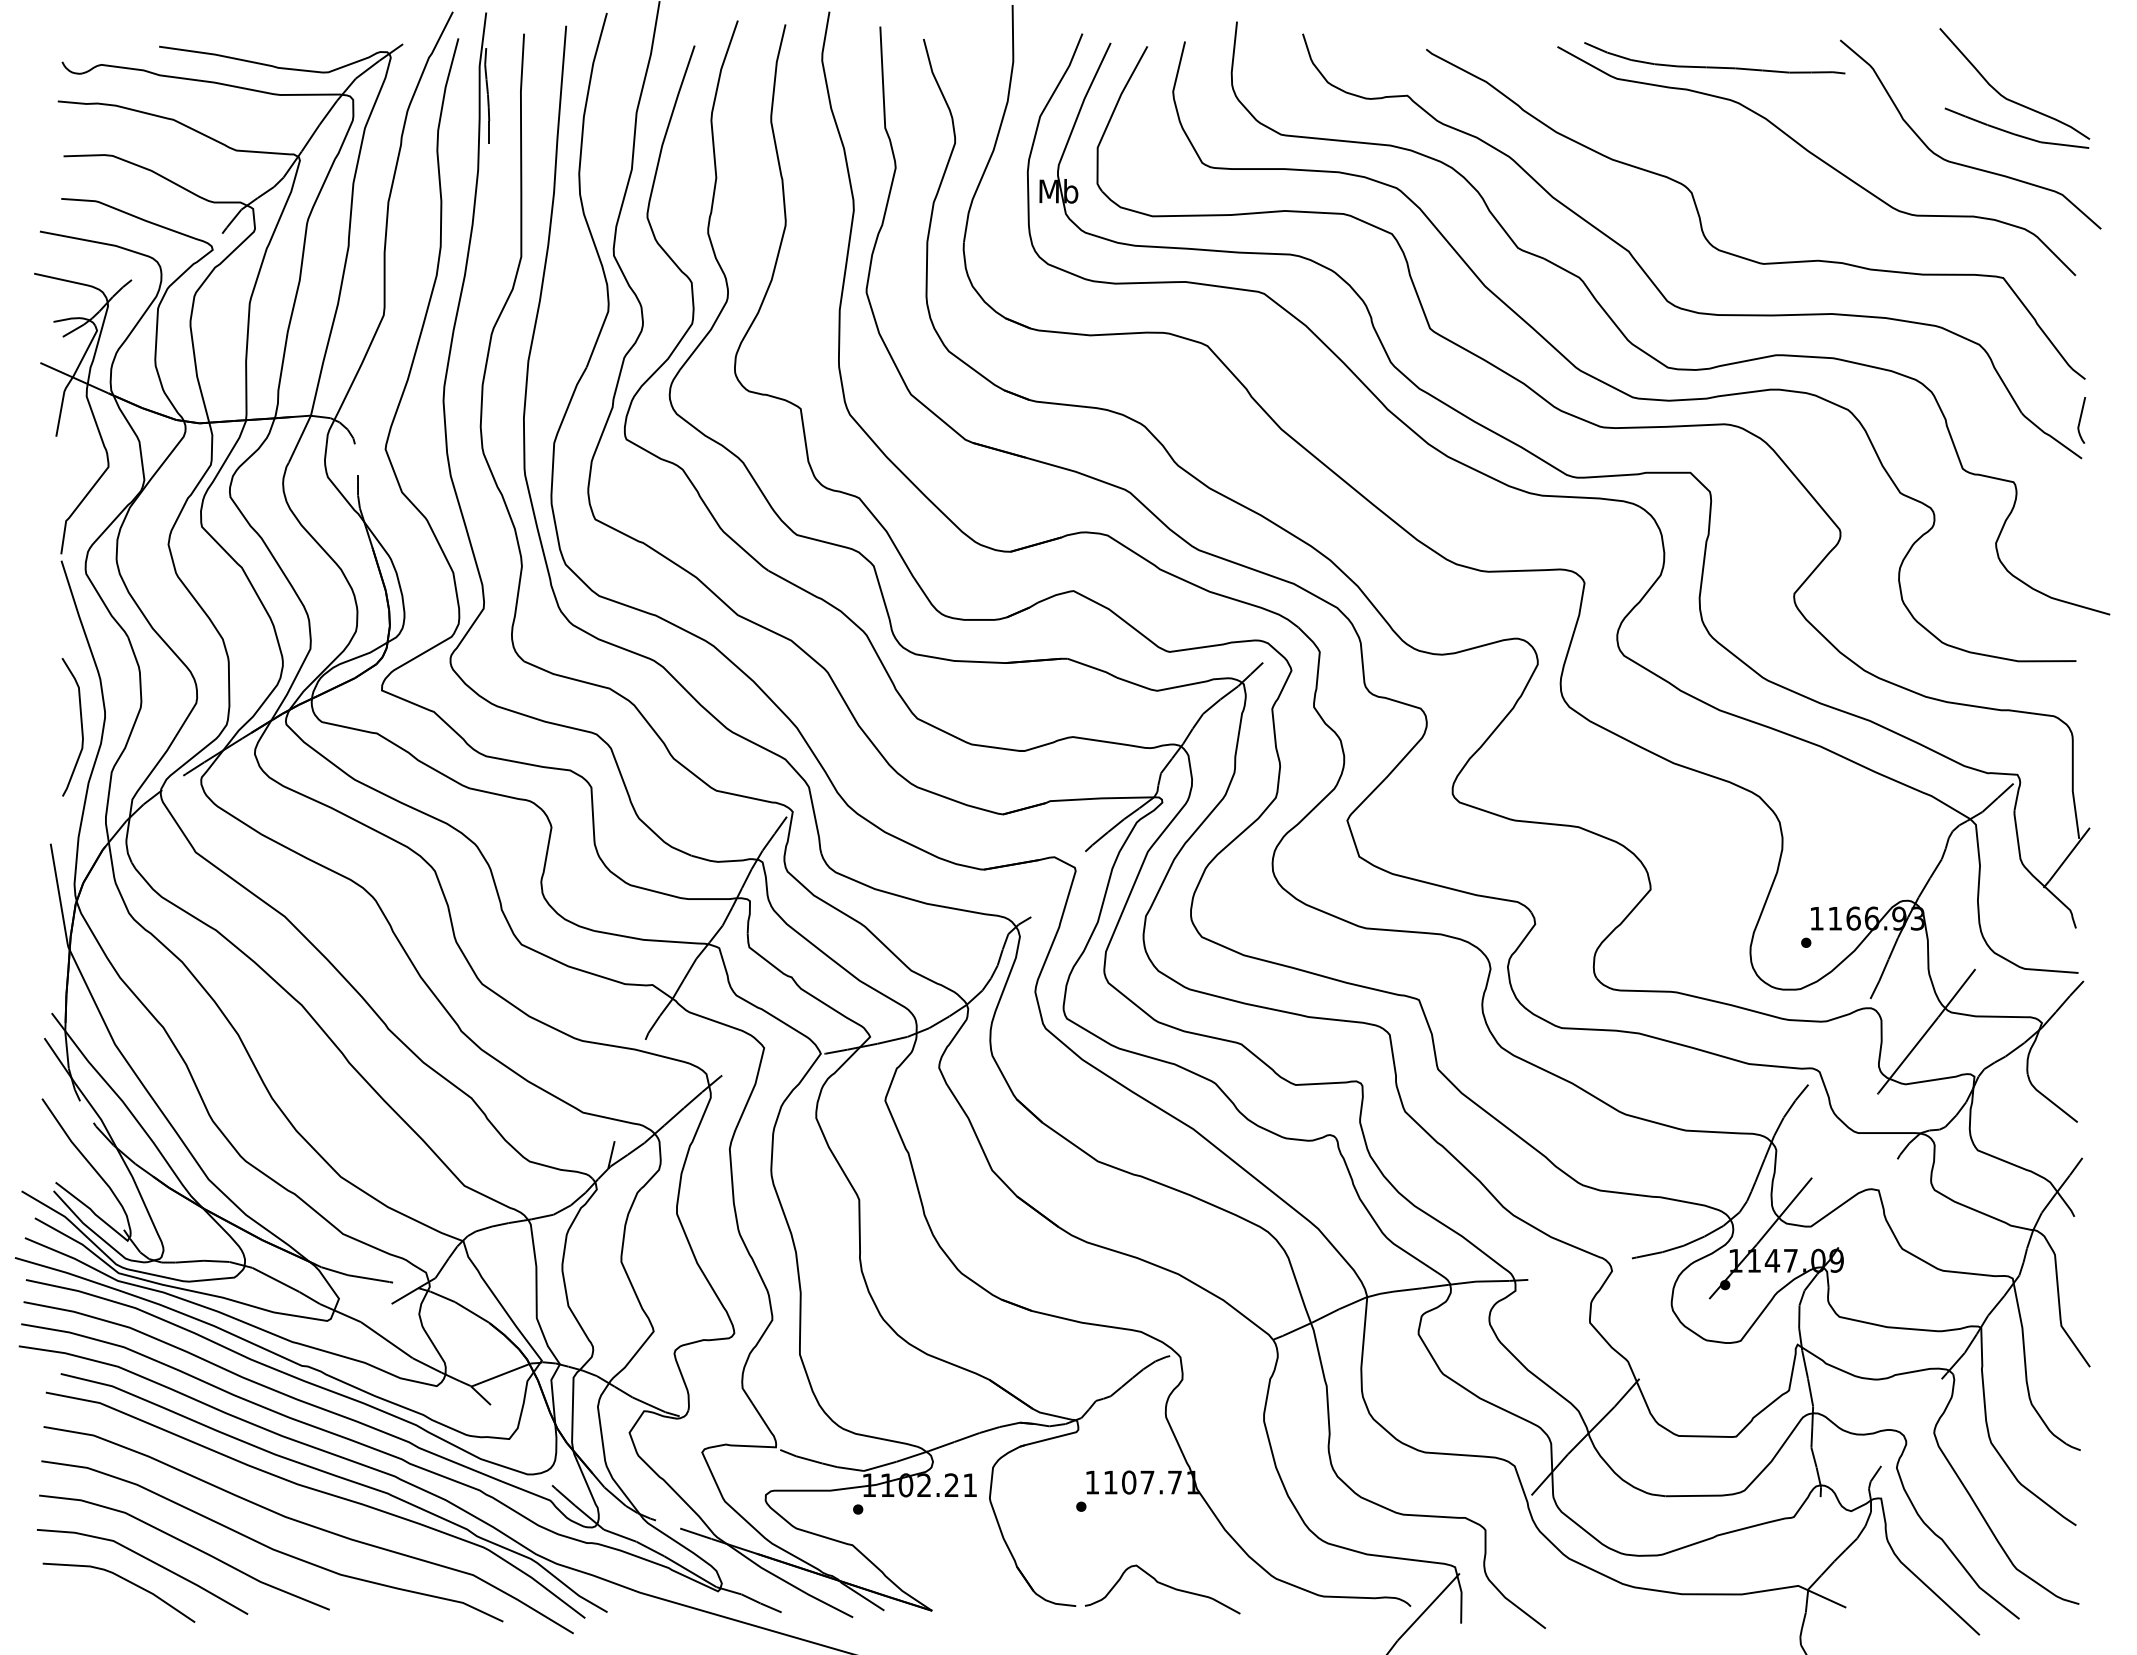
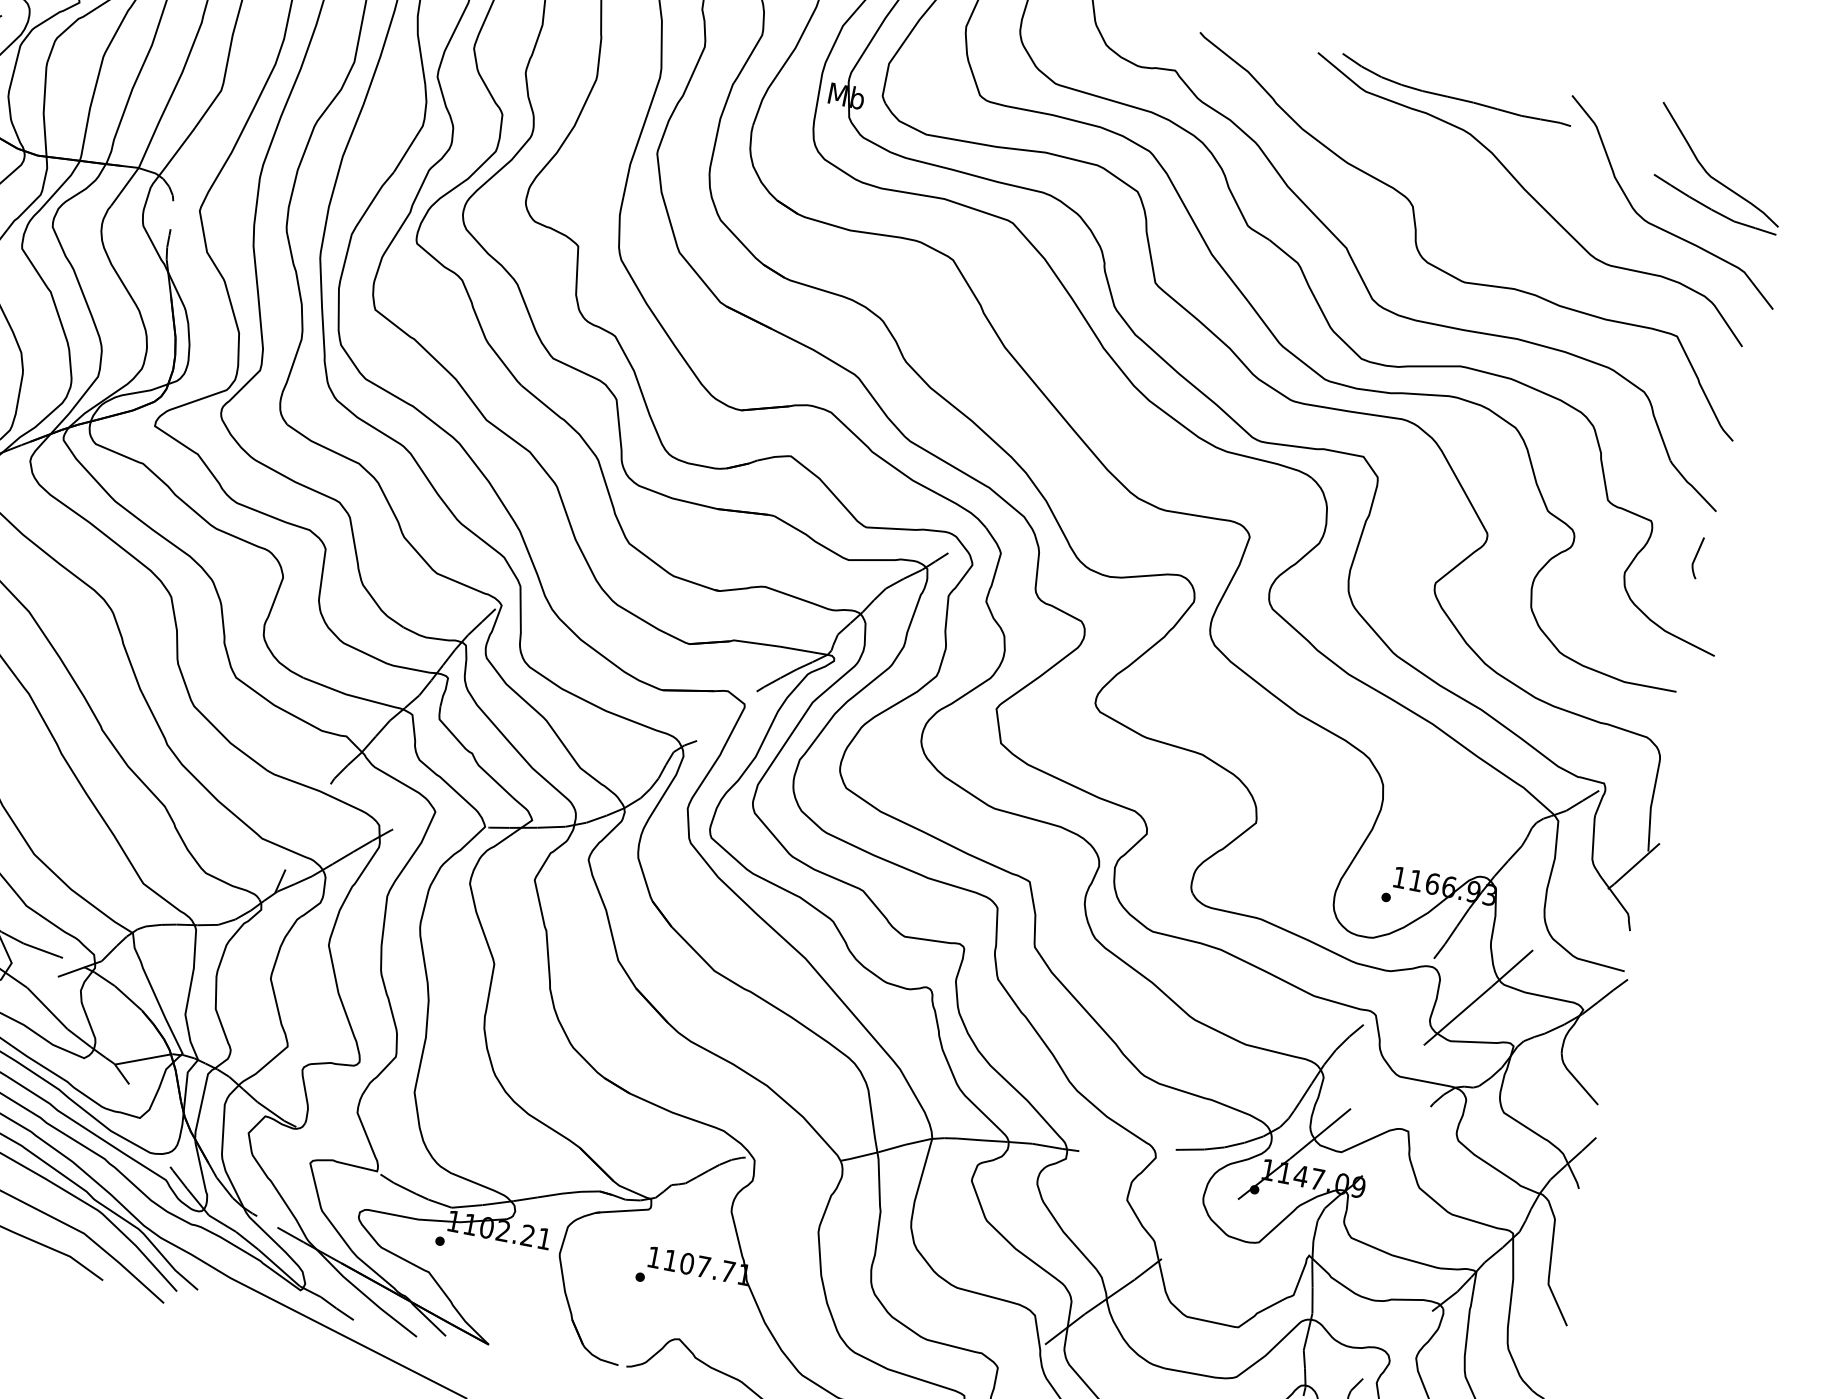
curve: (2081, 419) -> (1696, 556), moved

